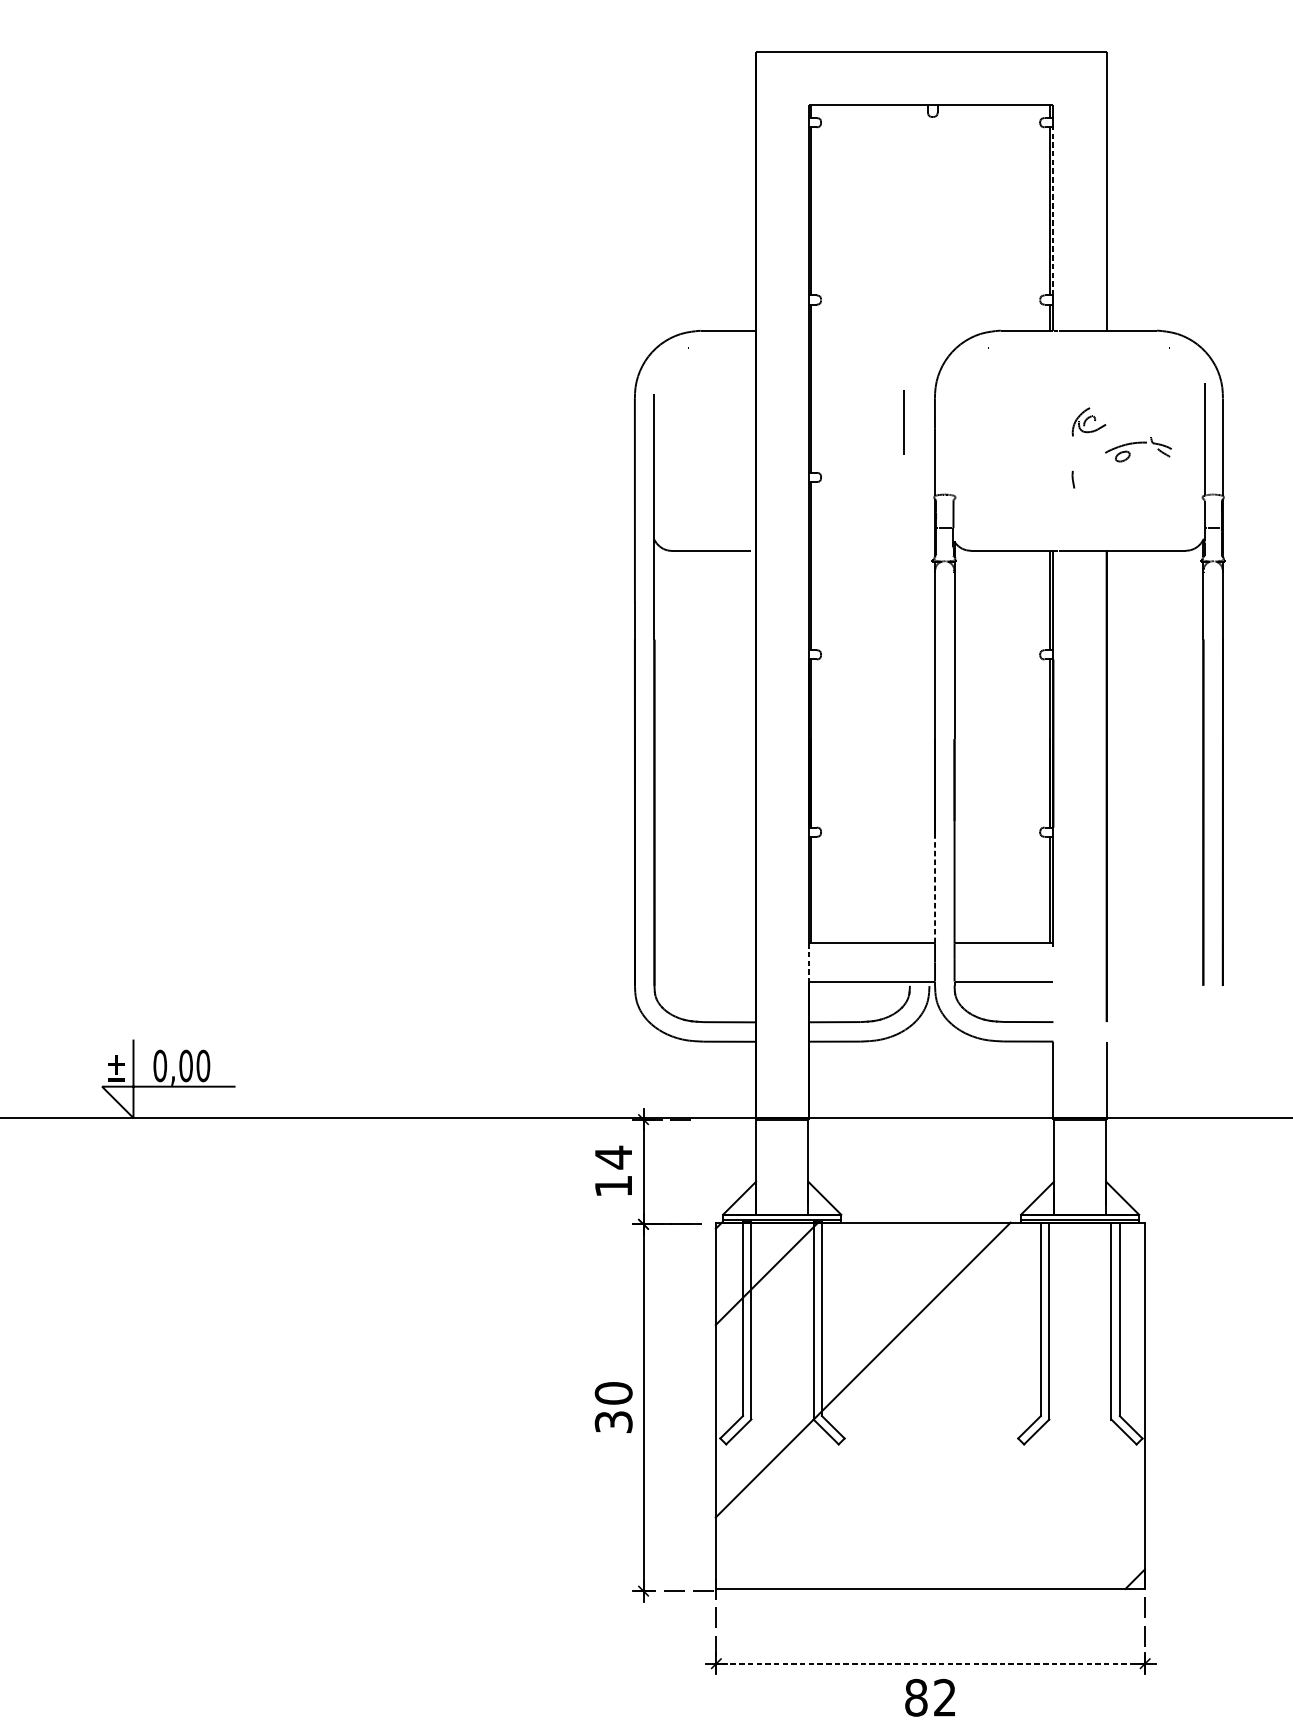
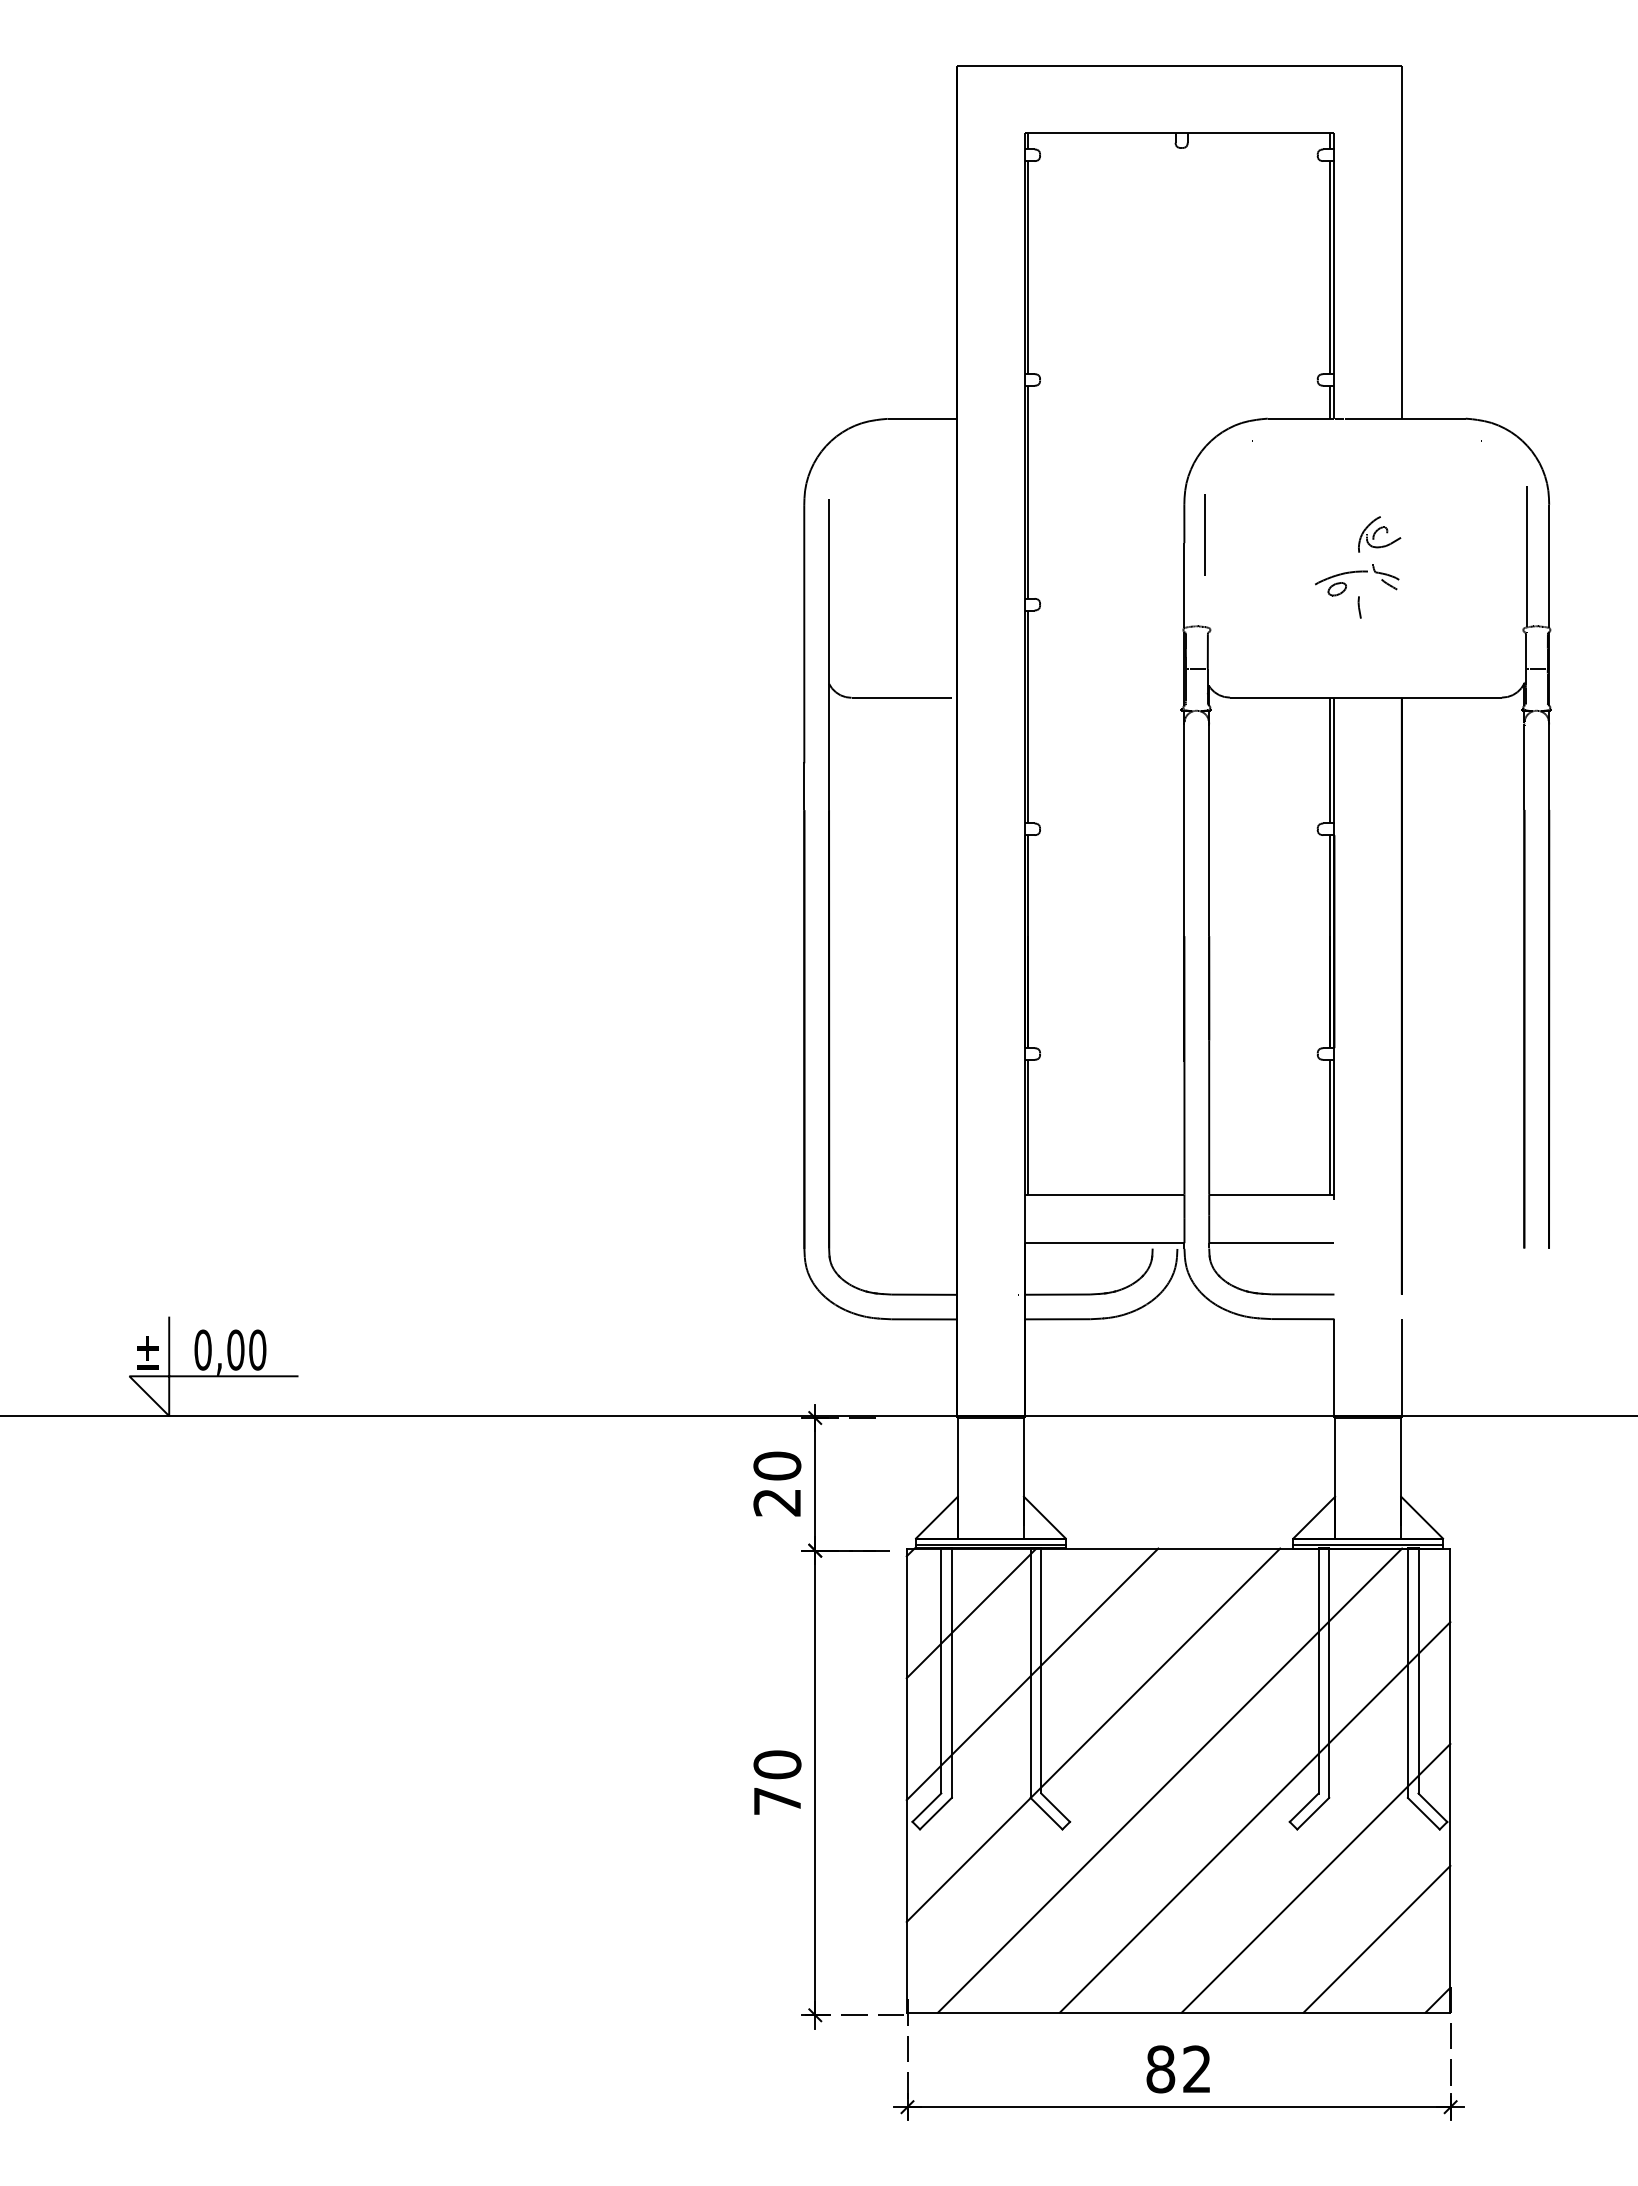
line: (1053, 211) -> (1334, 267), dashed -> solid
line: (903, 422) -> (1204, 534), moved
part: (1138, 443) -> (1357, 572), moved
line: (935, 890) -> (1184, 1127), dashed -> solid
line: (808, 961) -> (1024, 1217), dashed -> solid
text: (613, 1171) -> (777, 1483), 14 -> 20
line: (815, 1322) -> (1032, 1674), added
line: (924, 1405) -> (1170, 1780), added
text: (613, 1422) -> (777, 1801), 30 -> 70
line: (990, 1434) -> (1254, 1817), added
line: (1038, 1482) -> (1315, 1877), added
line: (1086, 1530) -> (1376, 1938), added
line: (930, 1663) -> (1178, 2107), dashed -> solid
text: (929, 1697) -> (1177, 2069), moved

